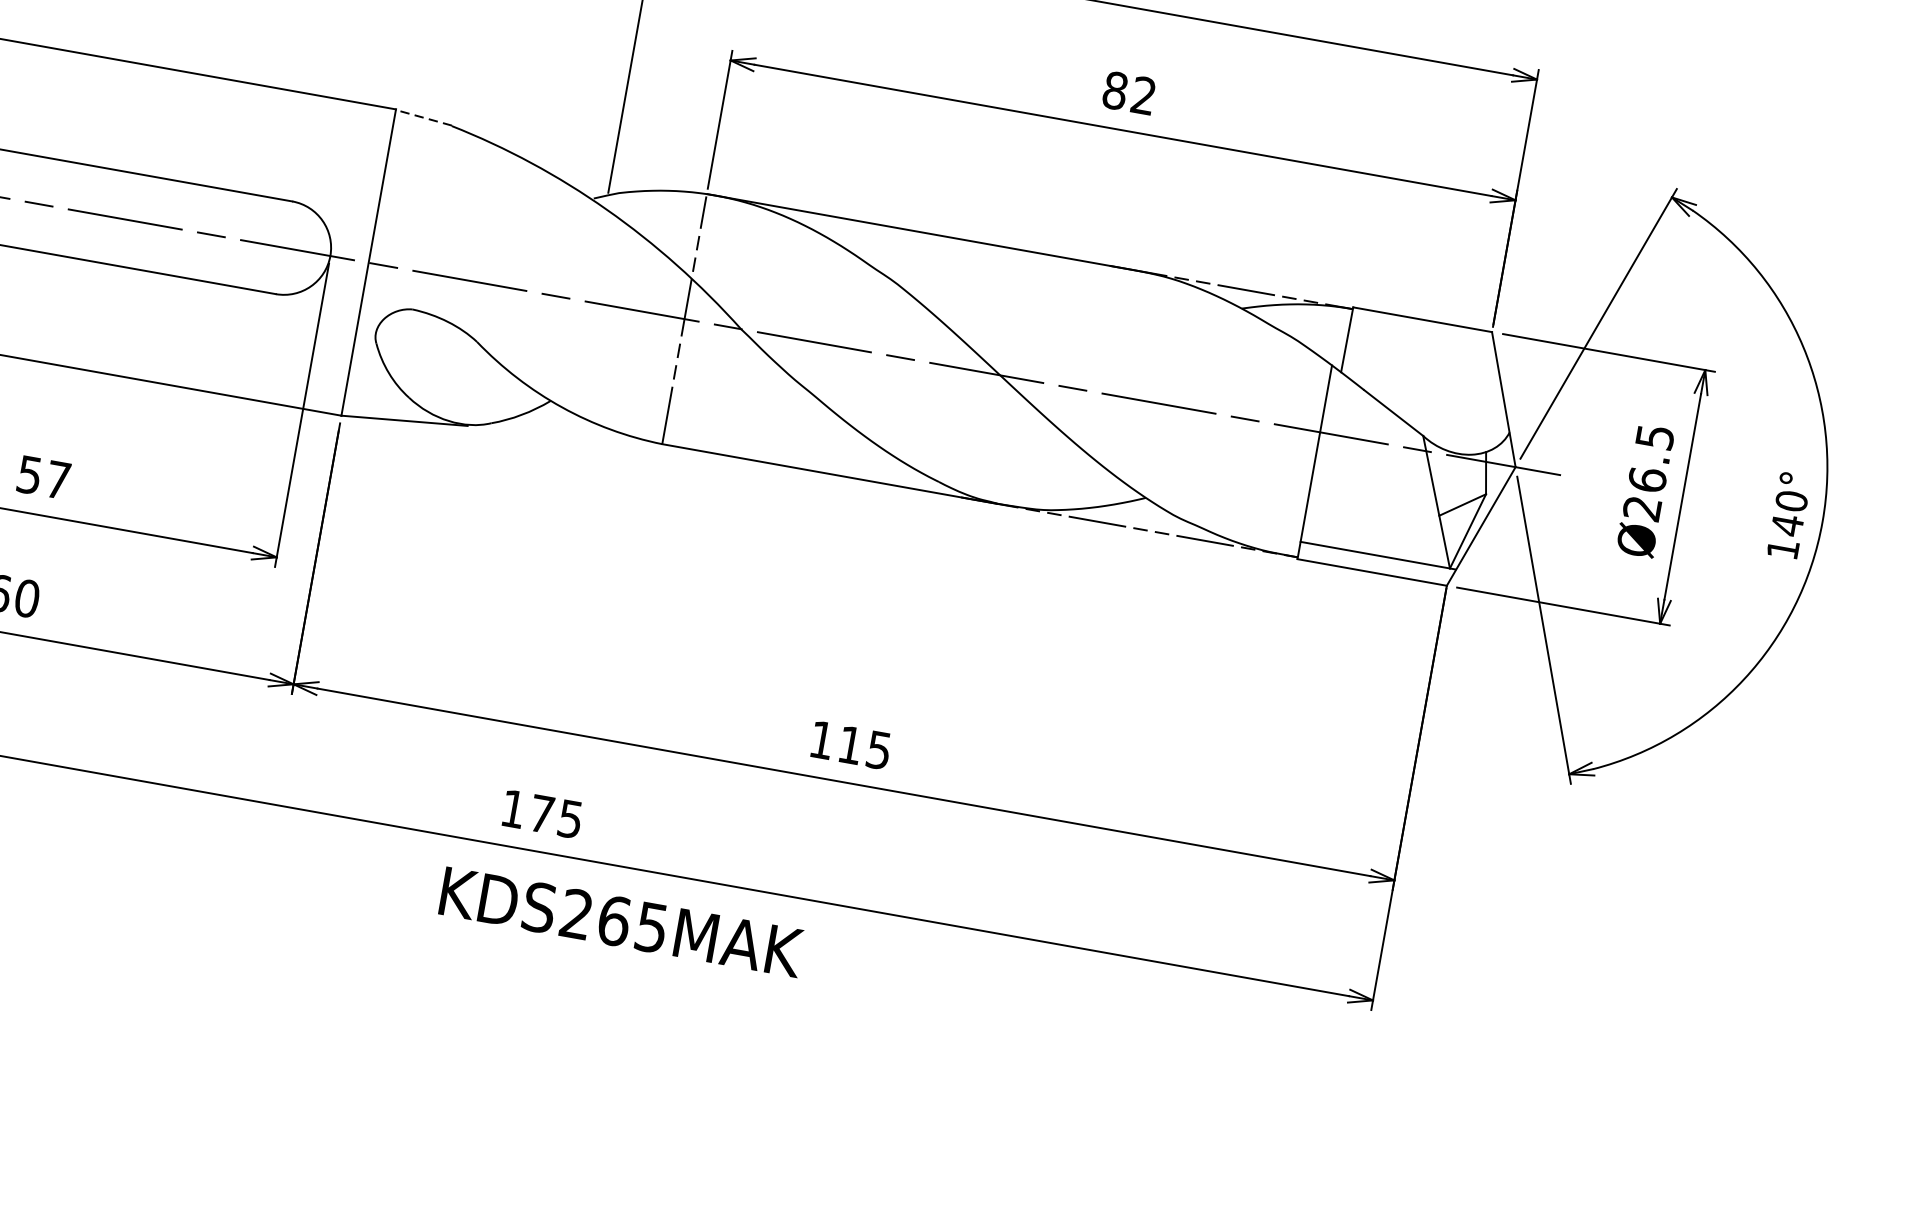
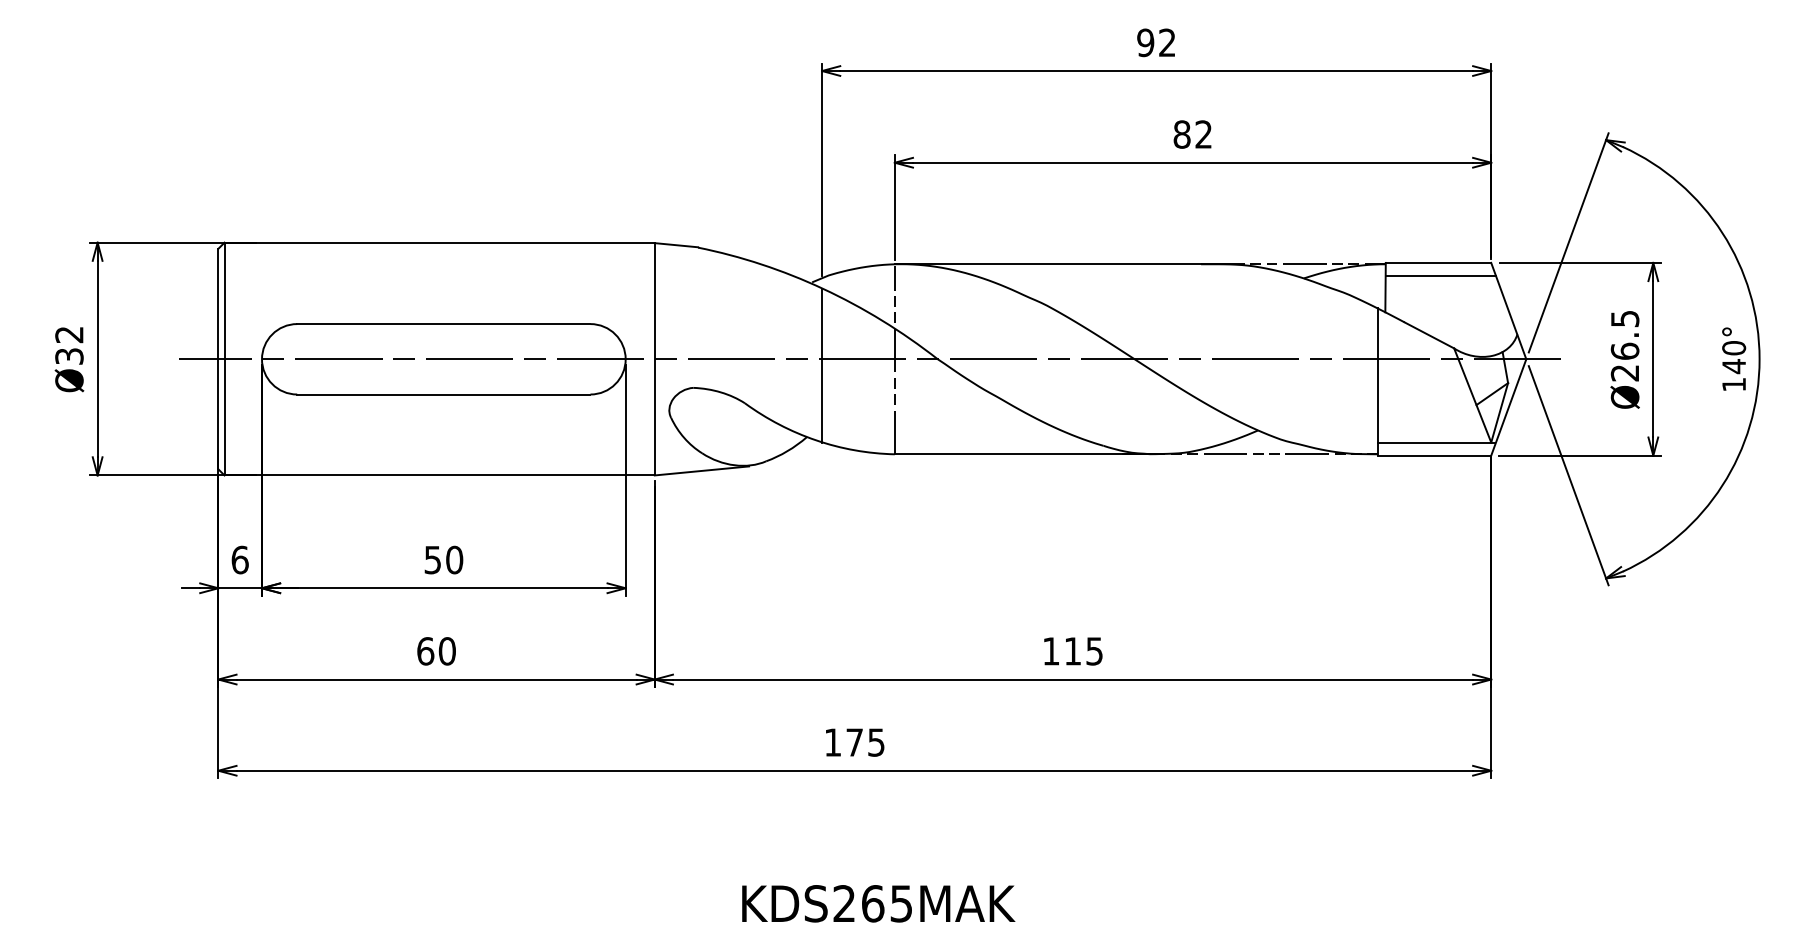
line: (423, 118) -> (676, 245), dashed -> solid
line: (587, 311) -> (822, 366), added
line: (1422, 336) -> (1440, 275), added
text: (58, 479) -> (454, 559), 57 -> 50
text: (621, 921) -> (878, 903), moved

